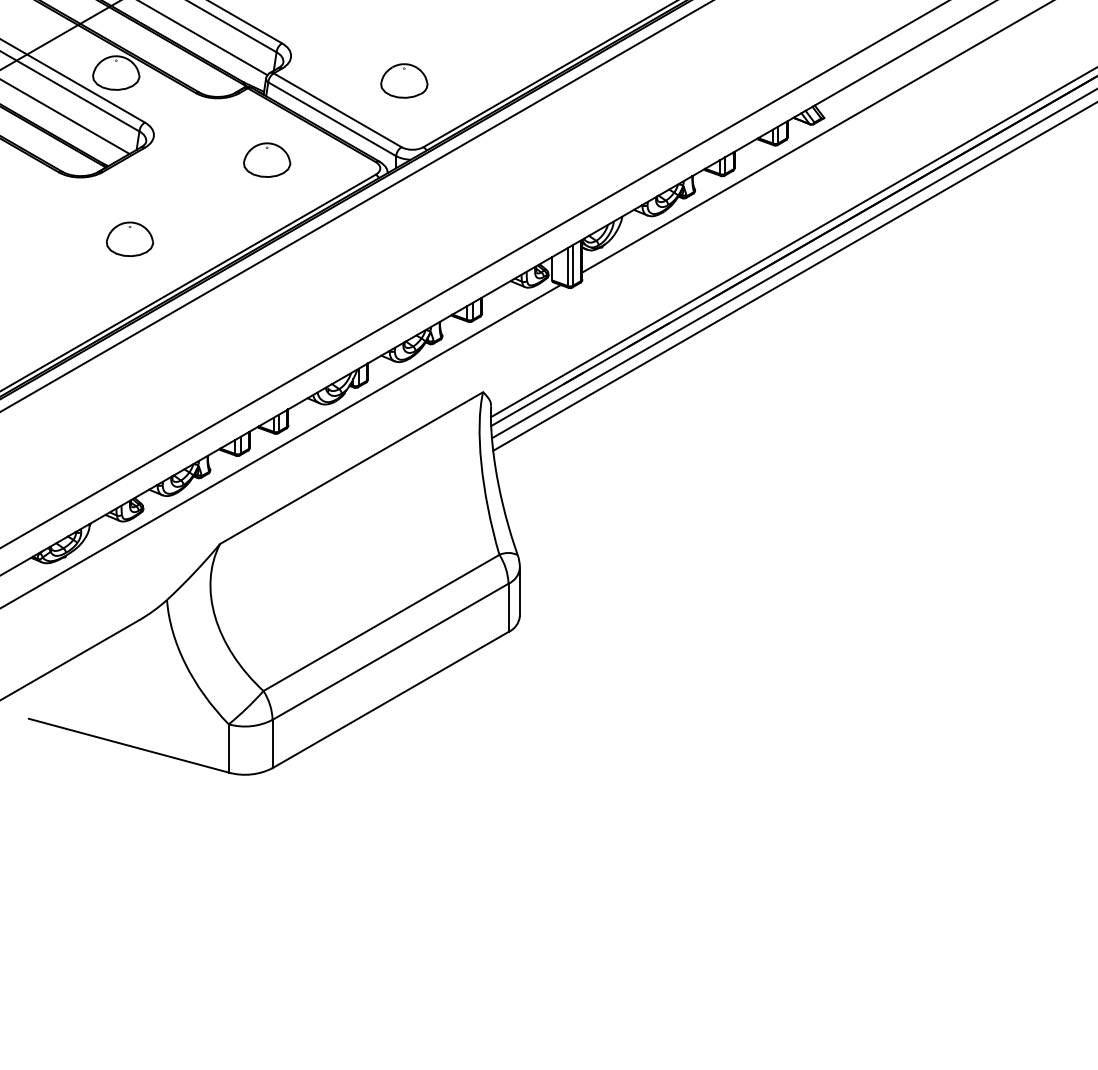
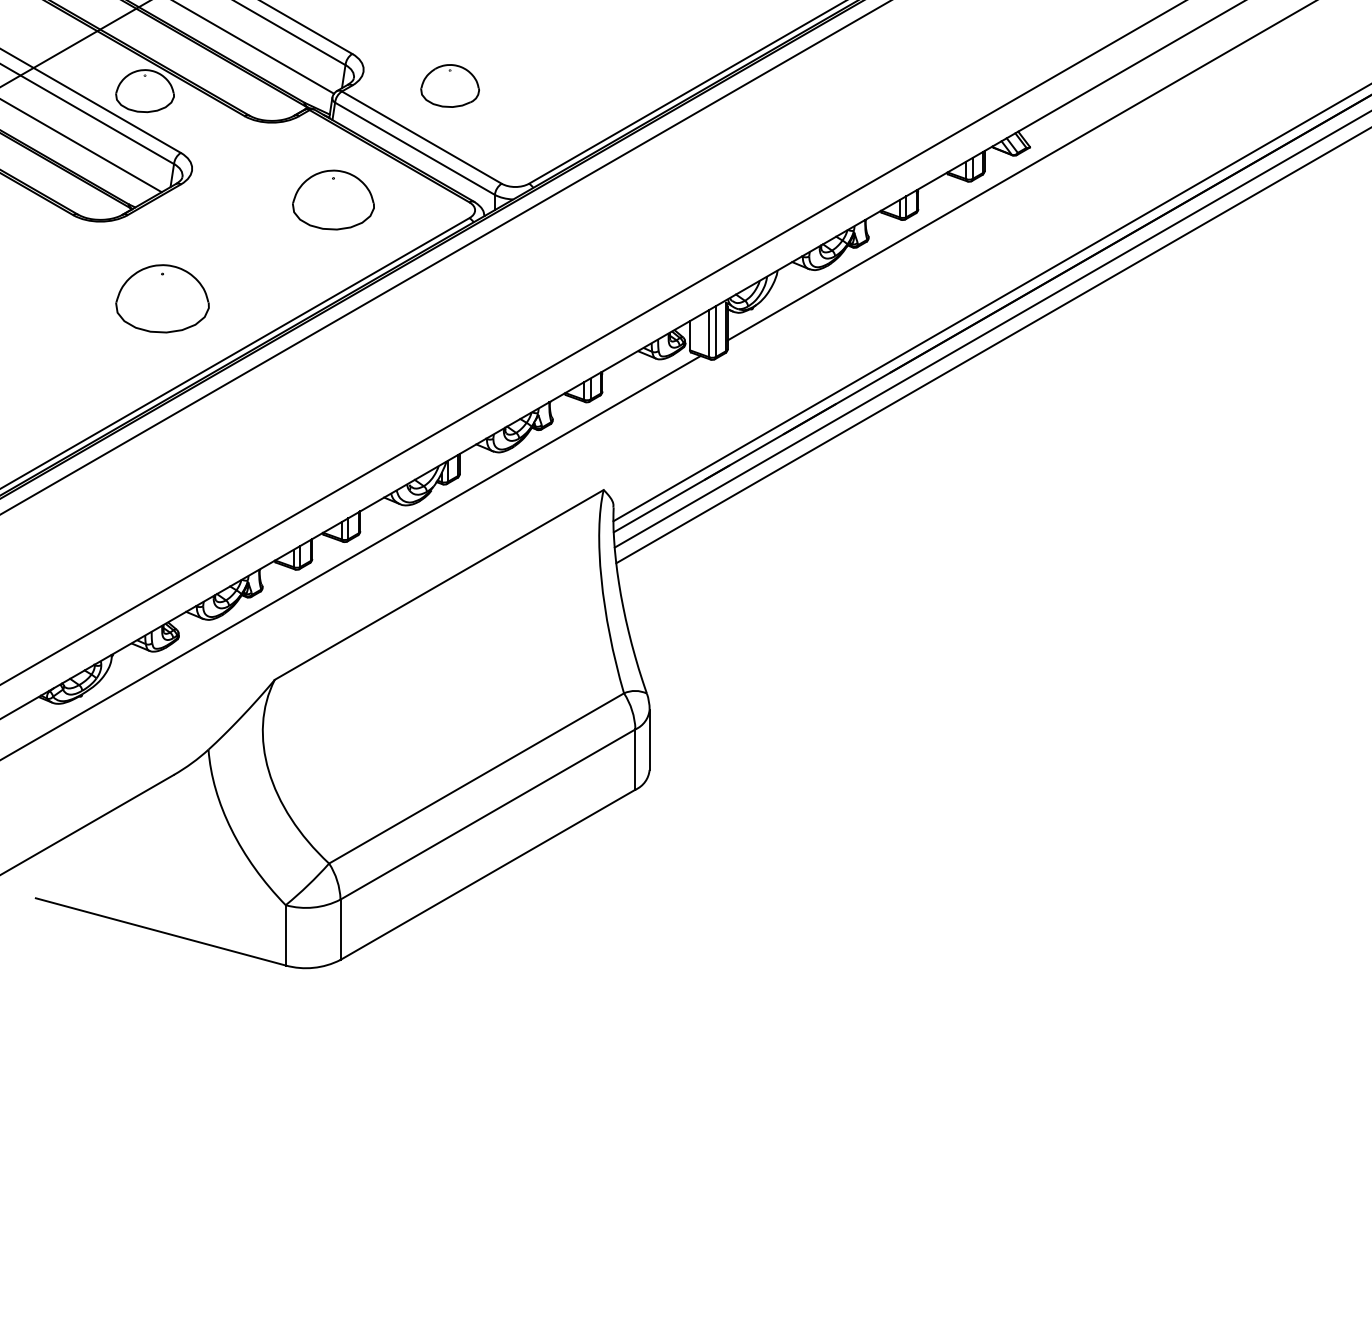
part: (404, 80) -> (450, 85), moved
part: (267, 159) -> (334, 199), size x1.4
part: (129, 239) -> (161, 299), size x1.6

